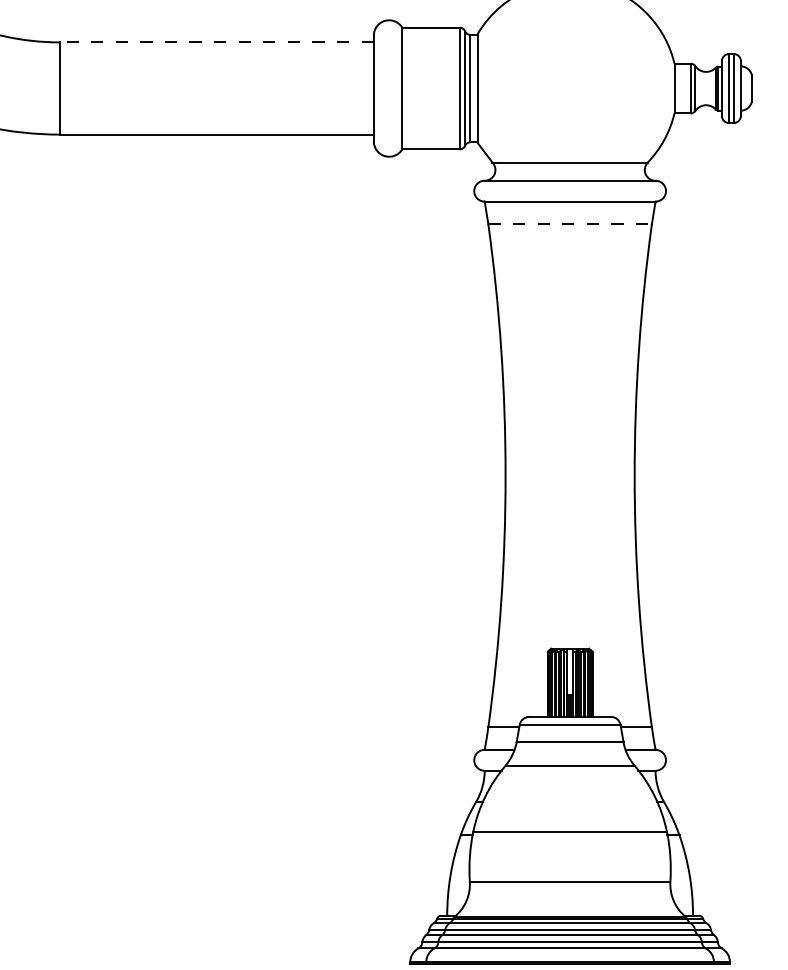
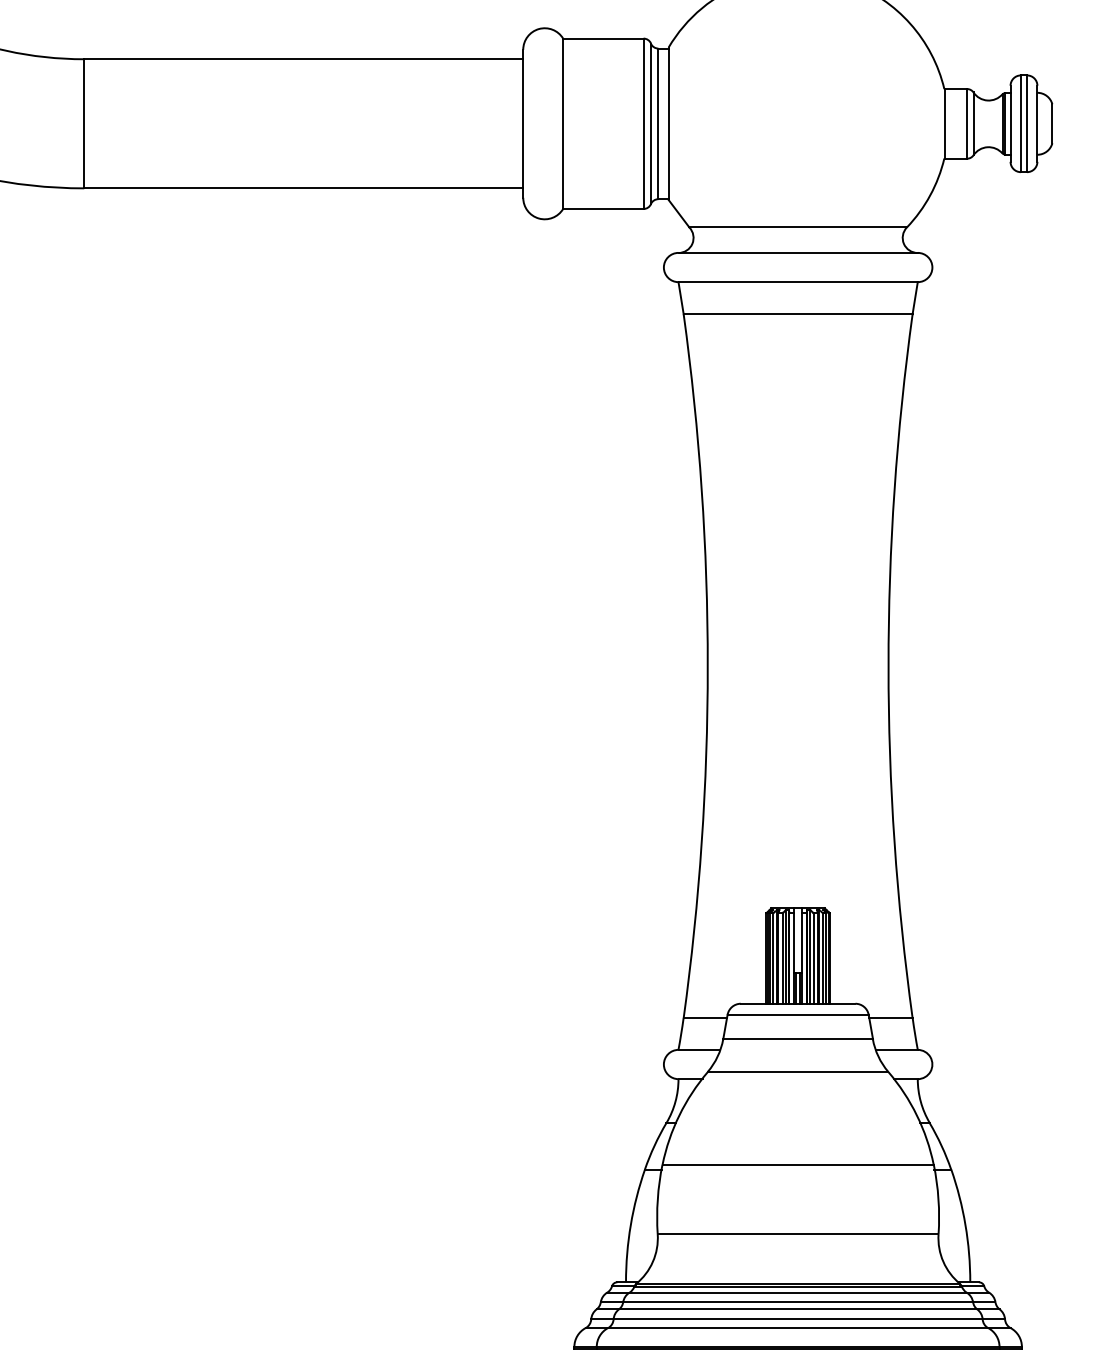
line: (216, 42) -> (303, 59), dashed -> solid
line: (570, 224) -> (798, 314), dashed -> solid

